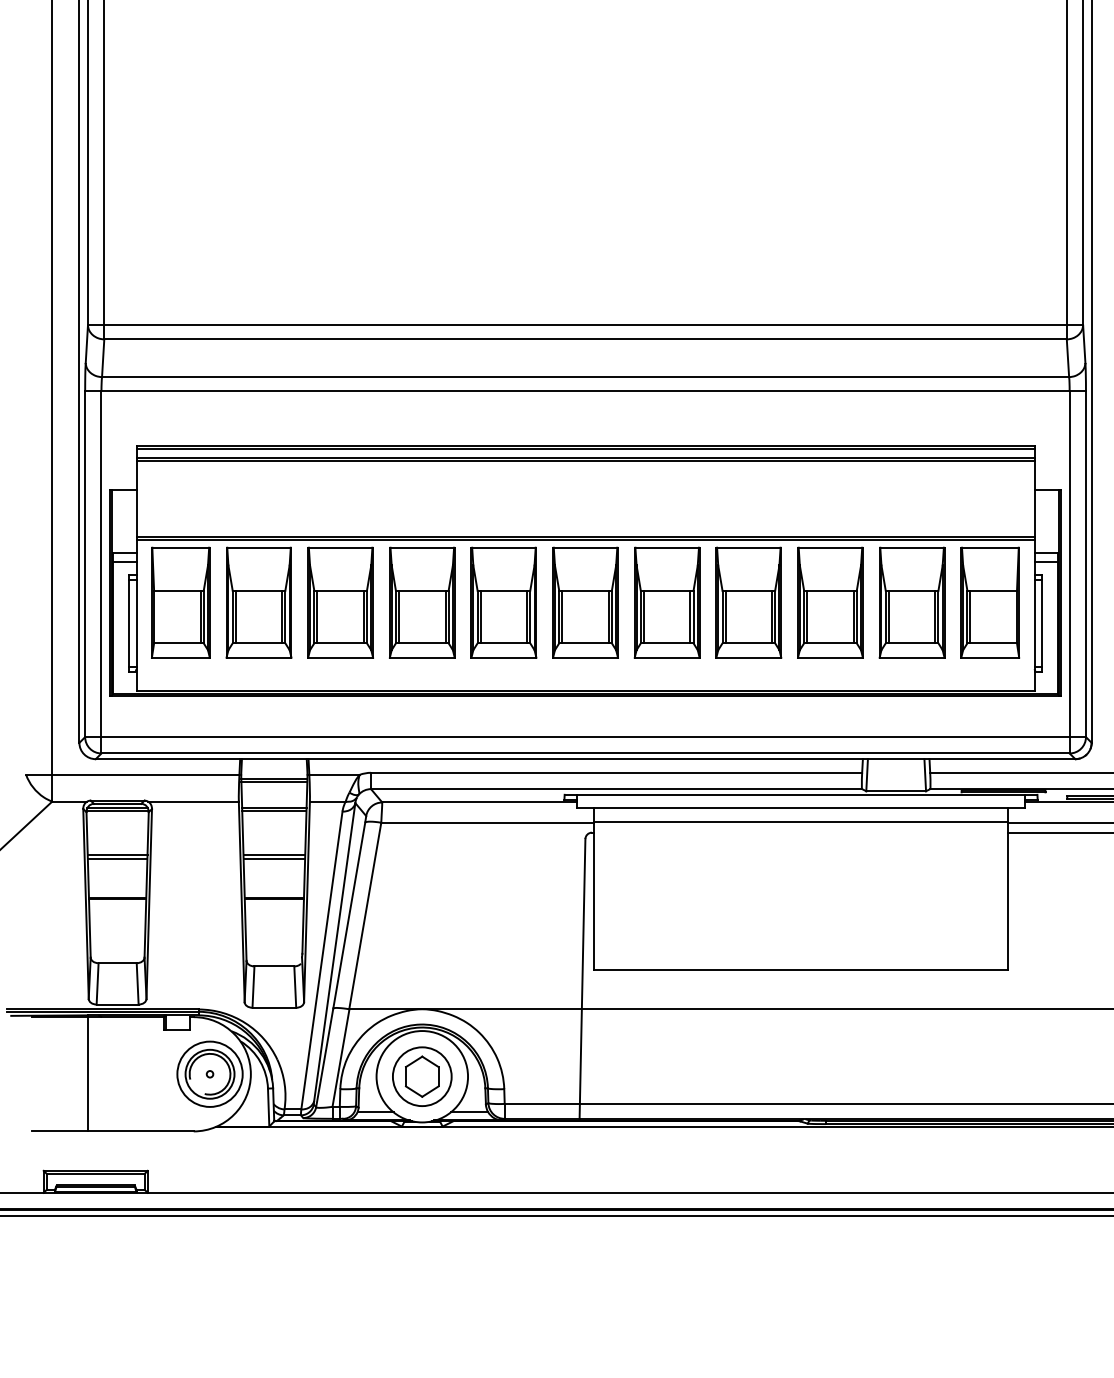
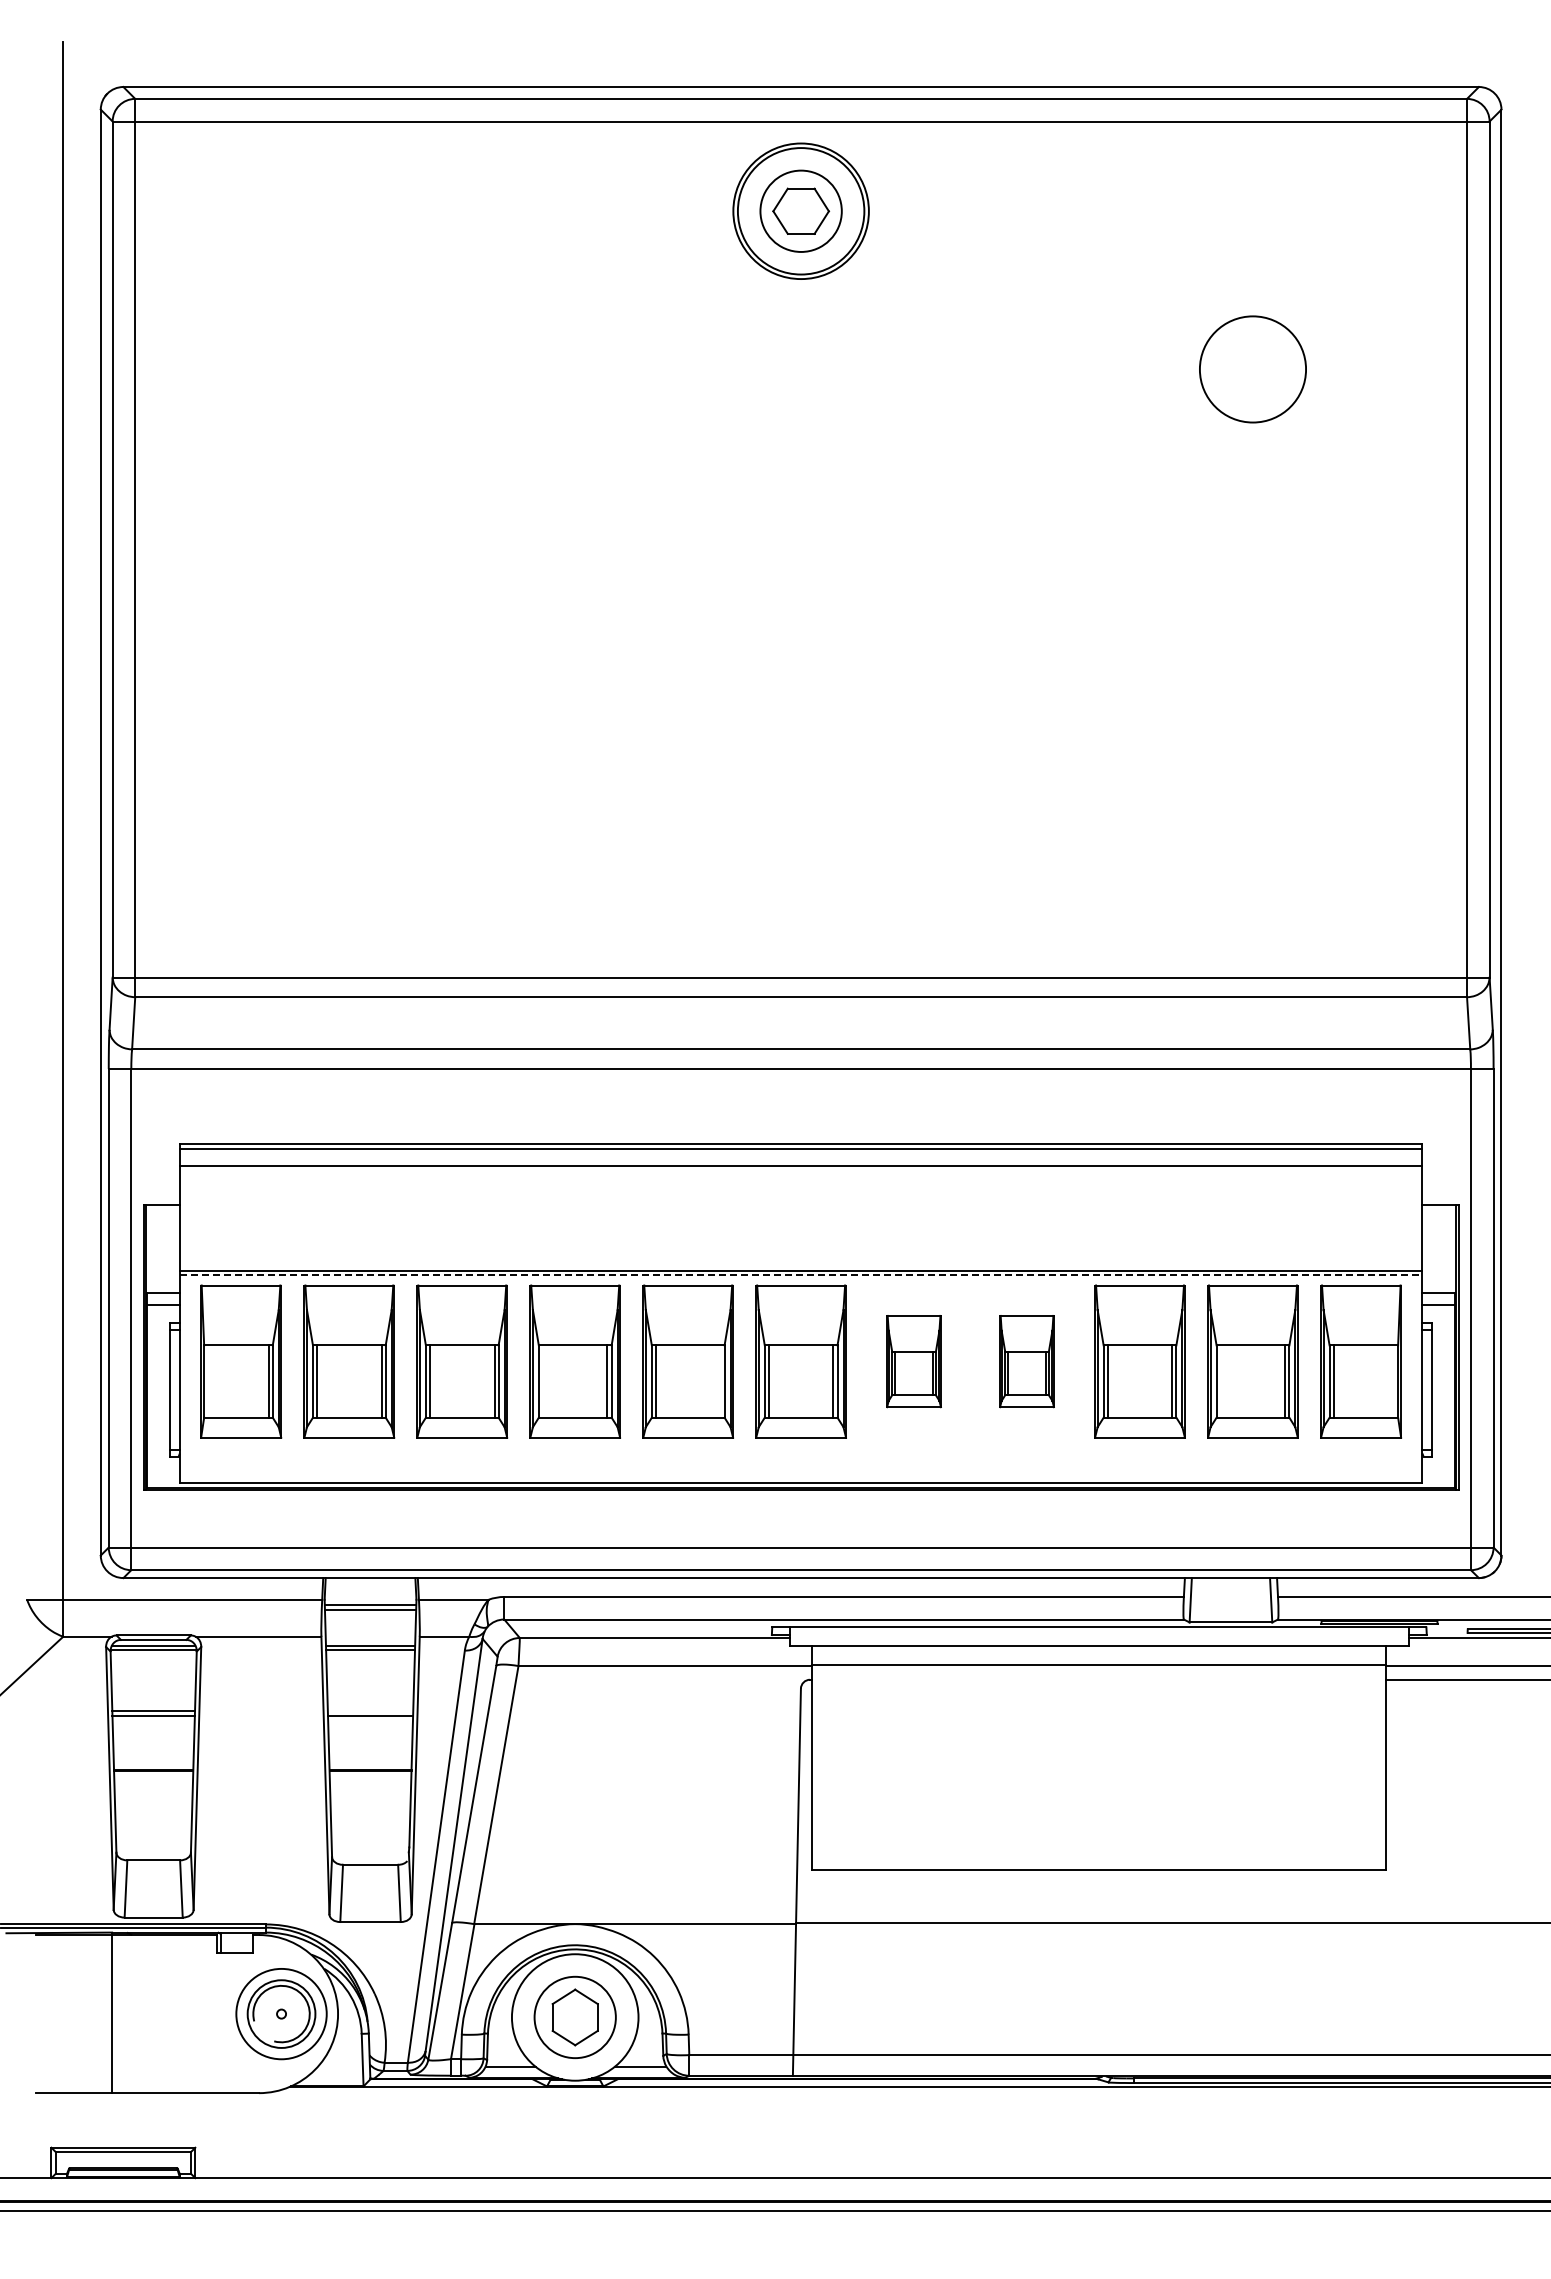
line: (585, 458) -> (800, 1161), removed
line: (585, 540) -> (801, 1275), solid -> dashed
part: (666, 602) -> (913, 1361), size x0.6
part: (748, 602) -> (1026, 1361), size x0.6
line: (399, 617) -> (543, 1381), removed
line: (527, 617) -> (720, 1381), removed
line: (888, 617) -> (1220, 1381), removed
line: (274, 855) -> (370, 1711), removed

